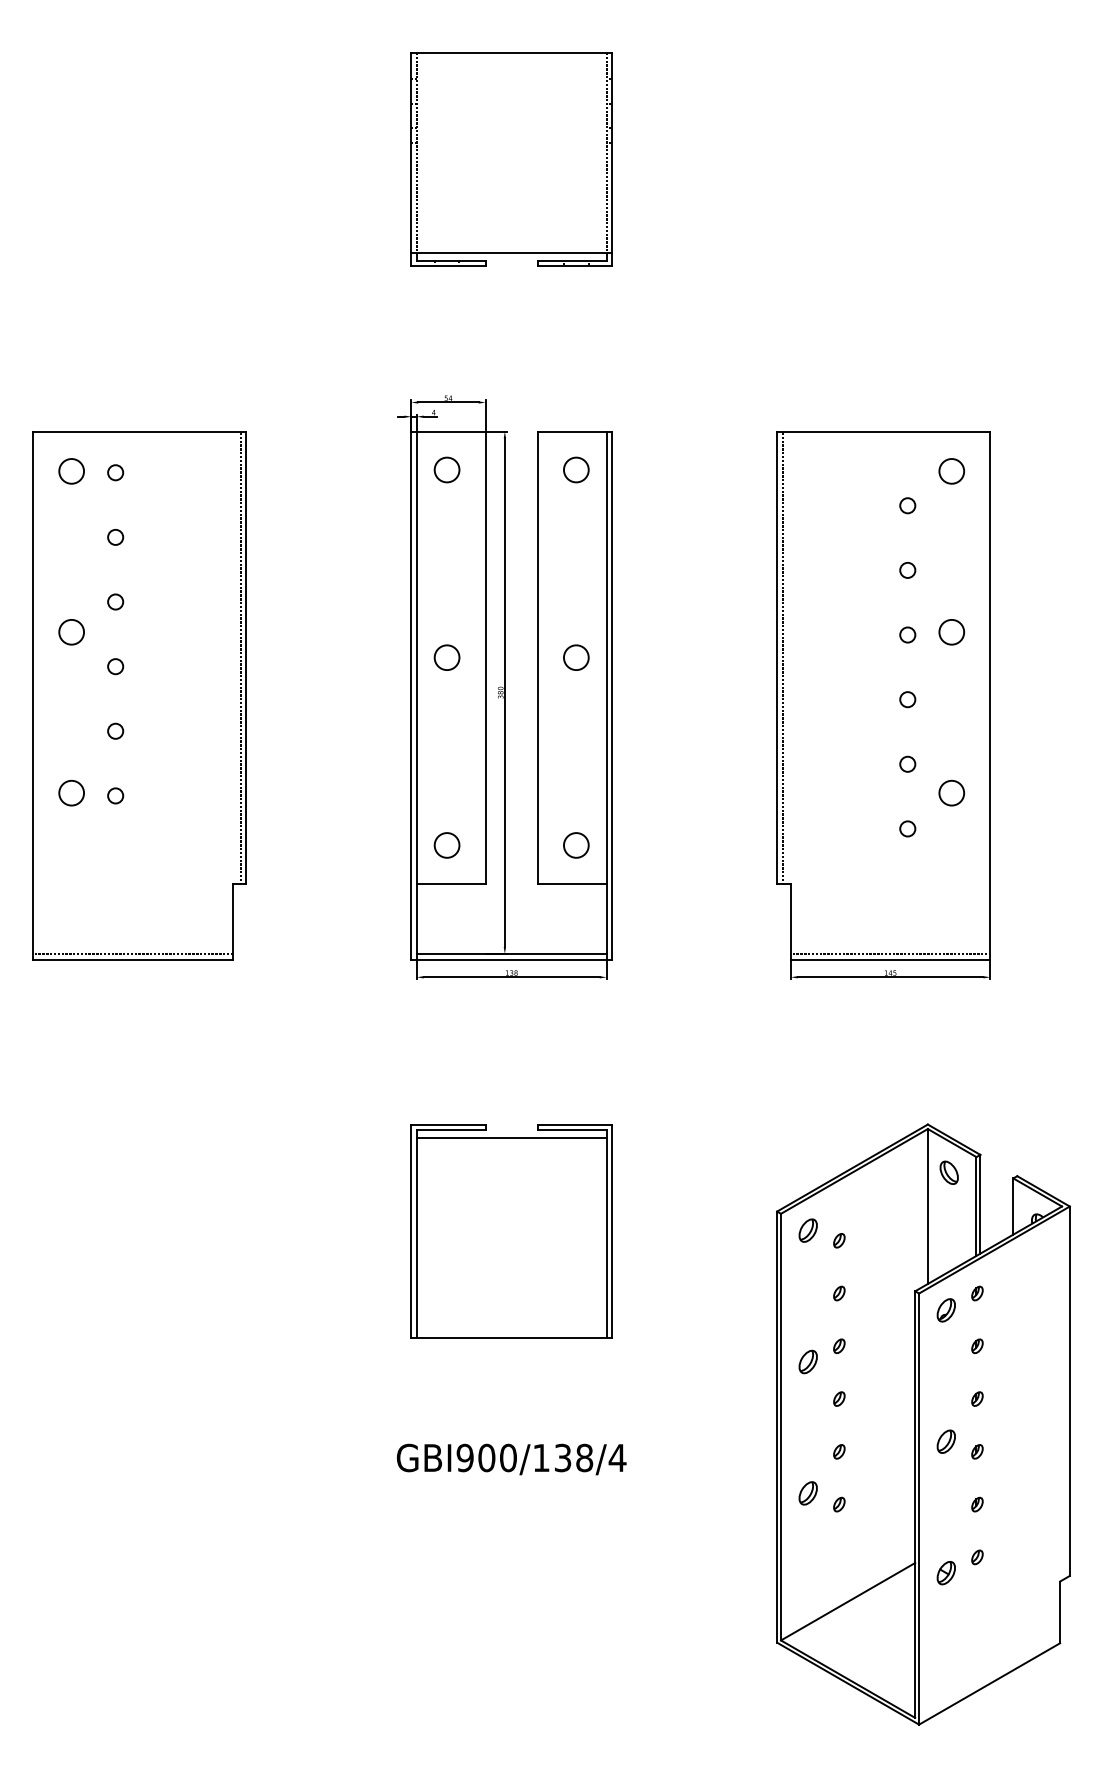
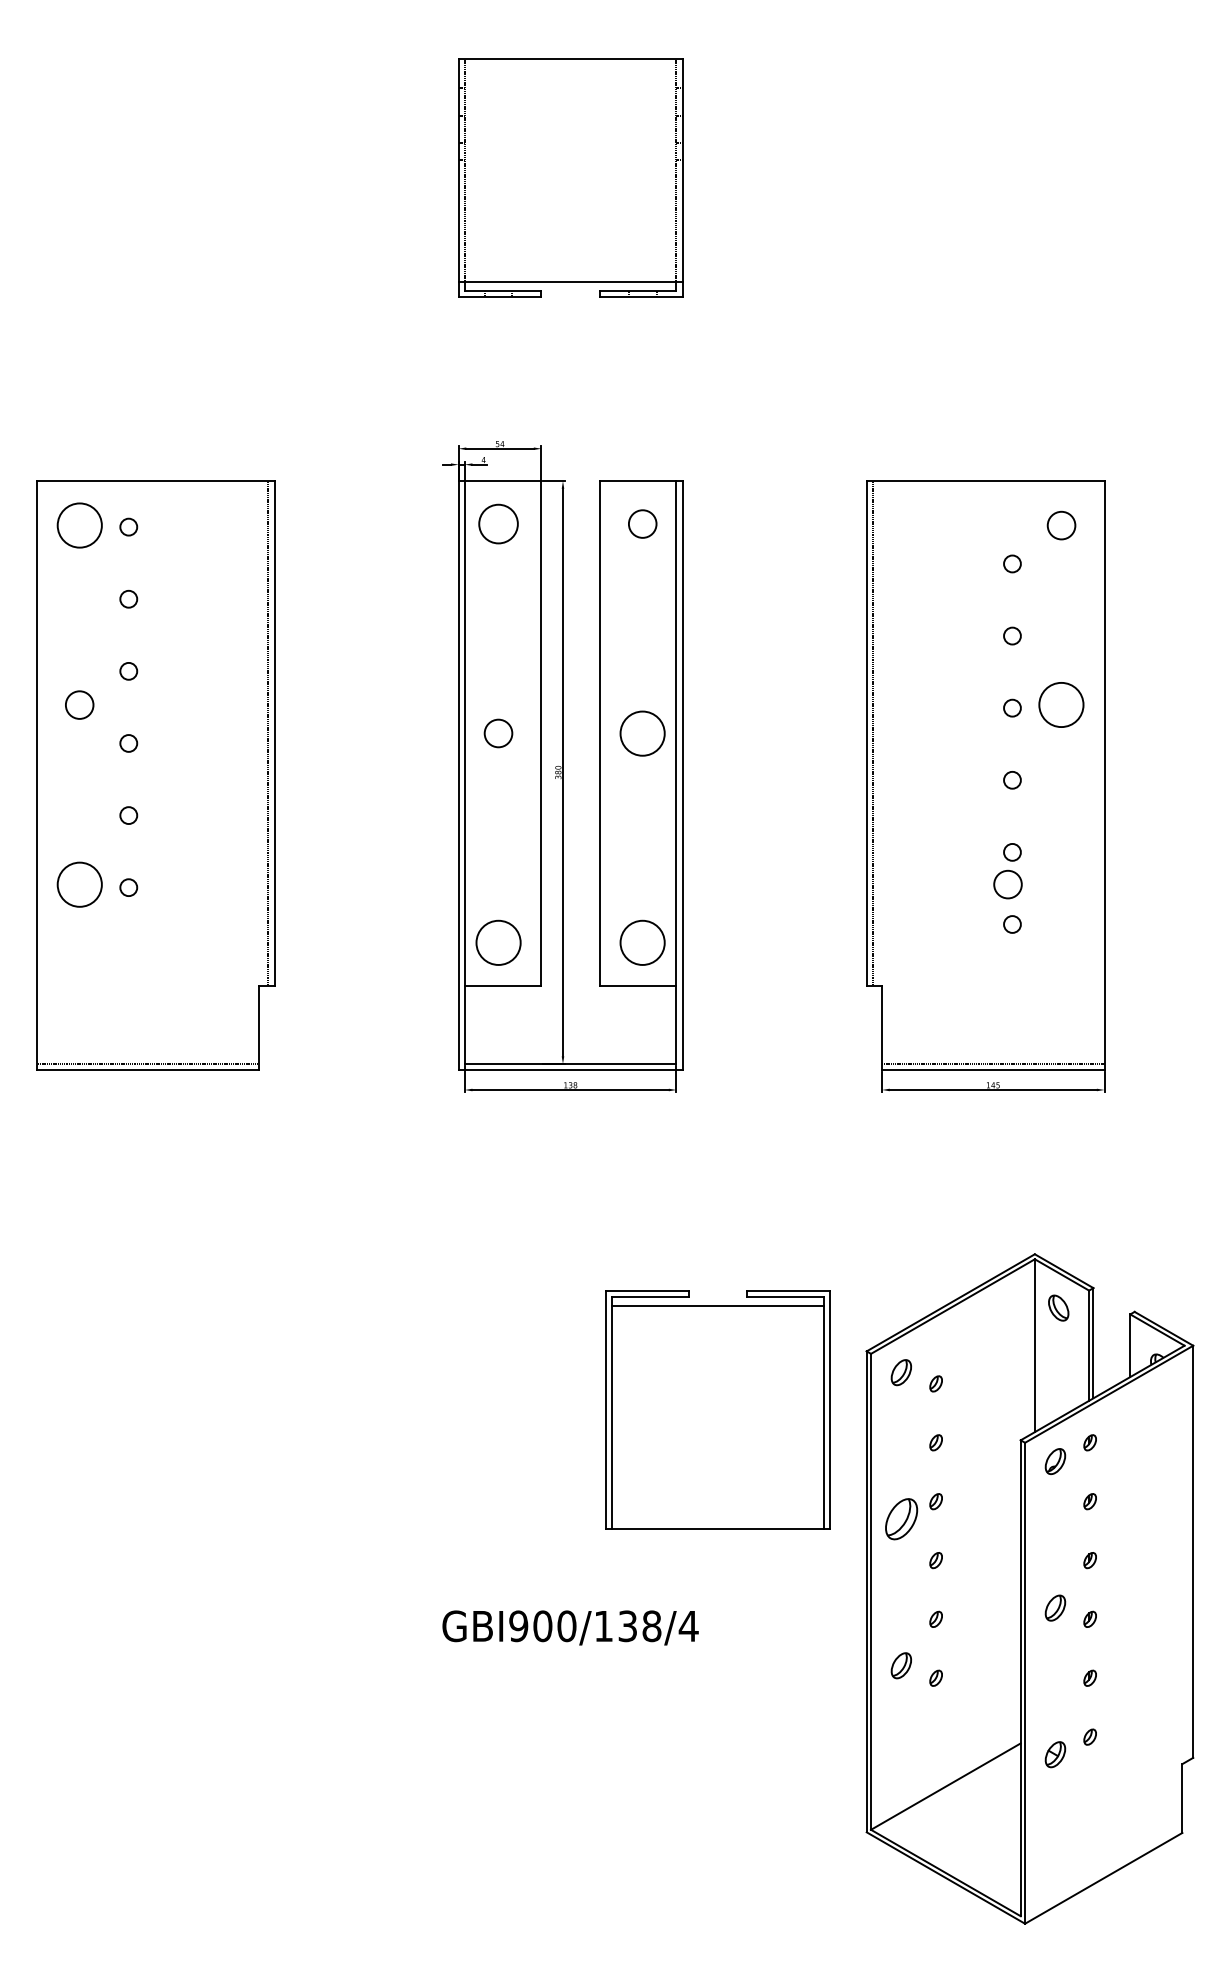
circle: (446, 469) -> (497, 523), size x1.4
circle: (71, 471) -> (79, 525), size x1.6
circle: (951, 632) -> (1061, 705), size x1.6
circle: (576, 657) -> (642, 733), size x1.6
circle: (71, 792) -> (79, 883), size x1.6
circle: (951, 792) -> (1007, 883), moved
circle: (446, 845) -> (497, 942), size x1.6
circle: (576, 845) -> (642, 942), size x1.6
part: (511, 1231) -> (717, 1410), moved
part: (807, 1361) -> (900, 1518), size x1.6

